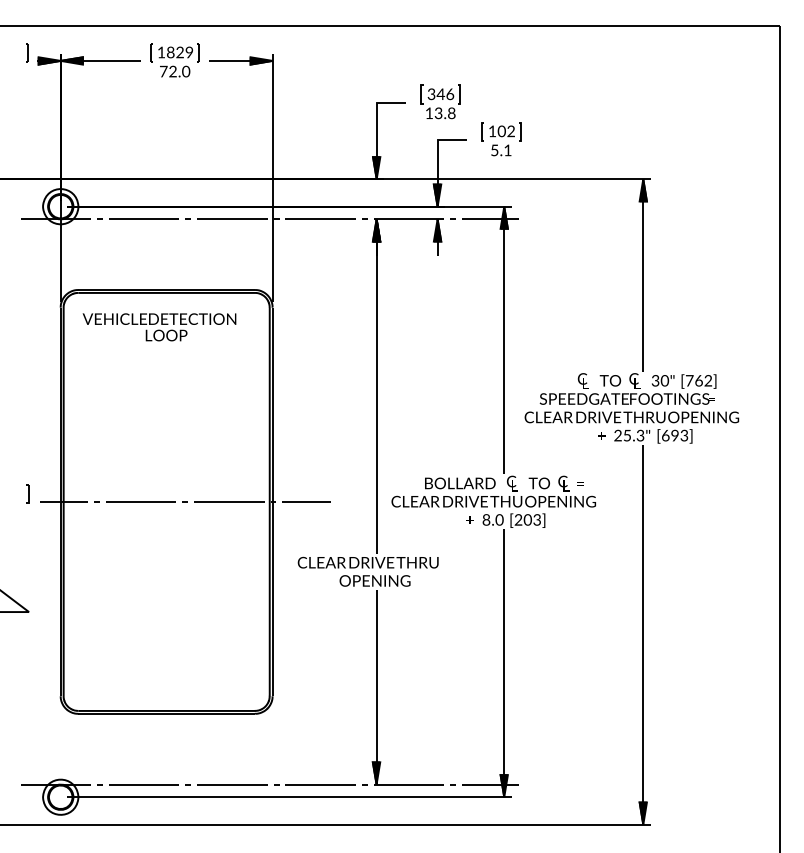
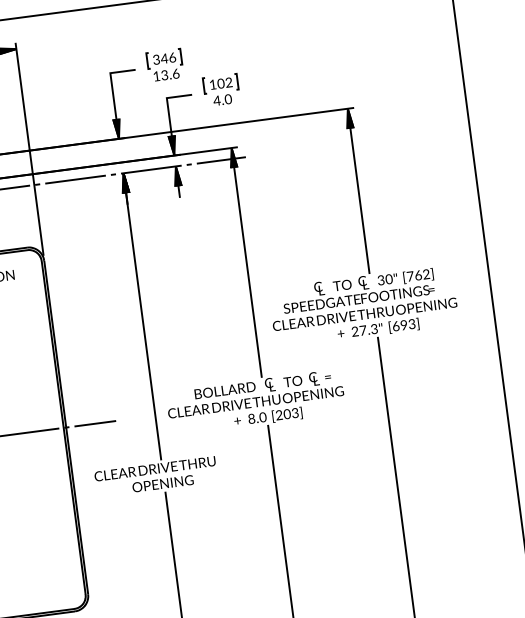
text: (451, 112) -> (175, 73), 13.8 -> 13.6
text: (500, 150) -> (222, 100), 5.1 -> 4.0
text: (627, 435) -> (363, 330), 25.3" -> 27.3"

